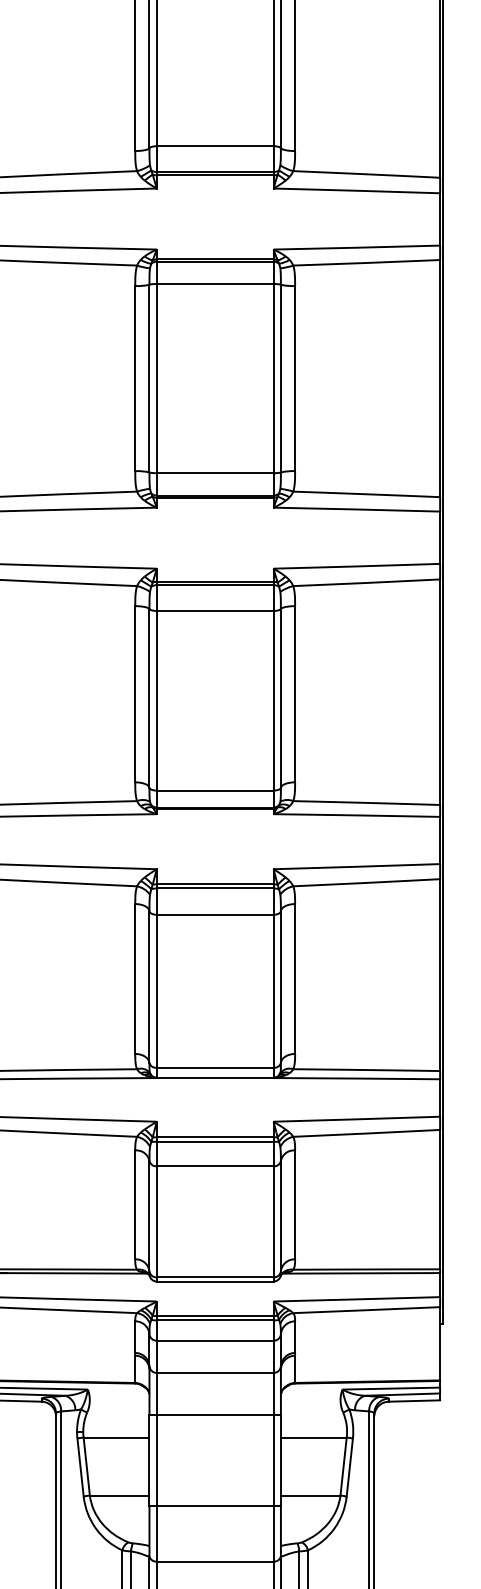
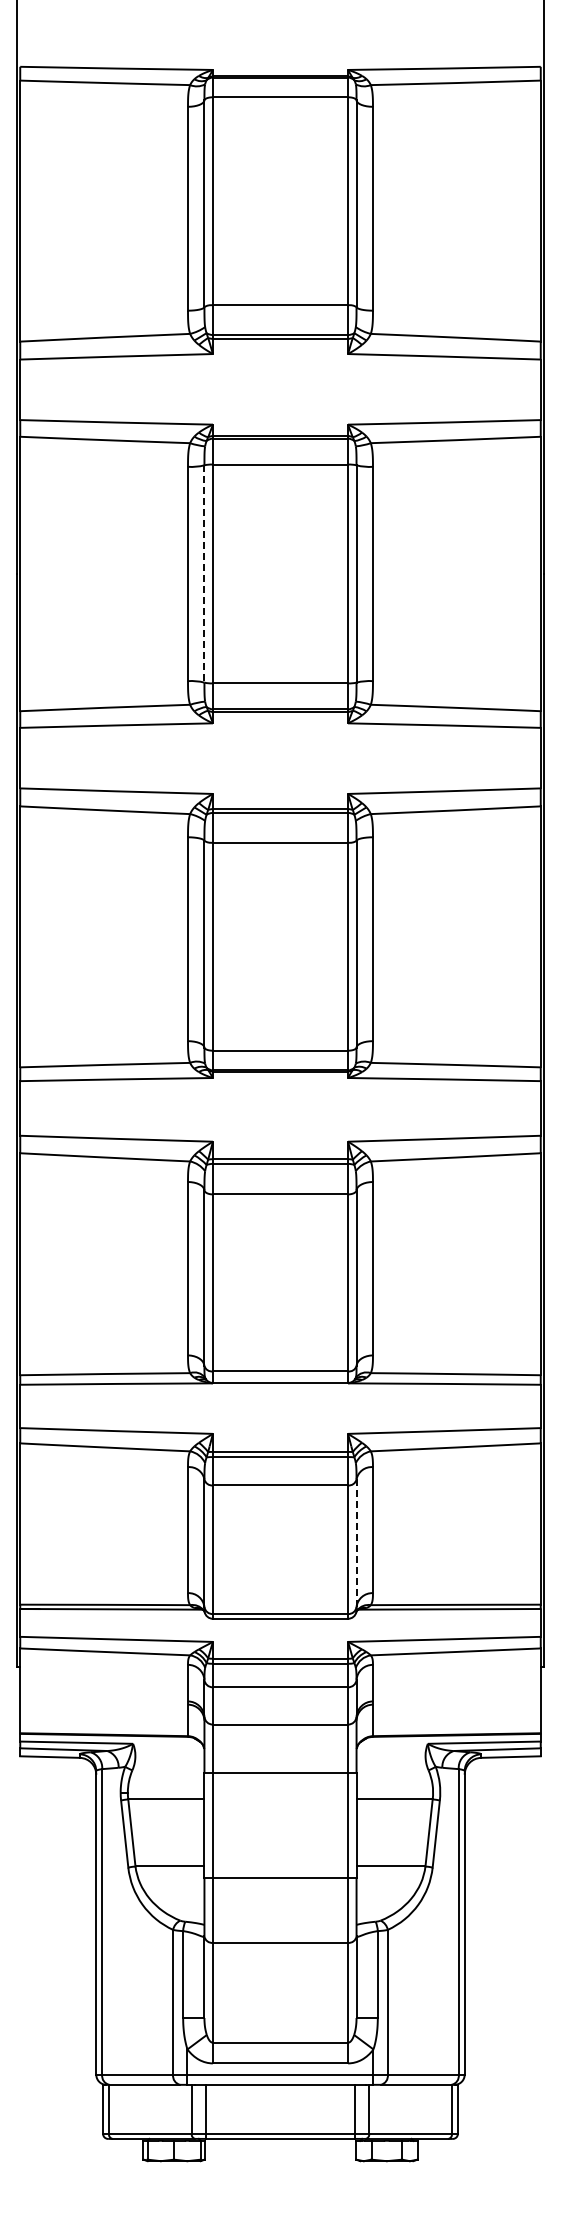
line: (149, 378) -> (204, 573), solid -> dashed
line: (280, 1216) -> (356, 1543), solid -> dashed

